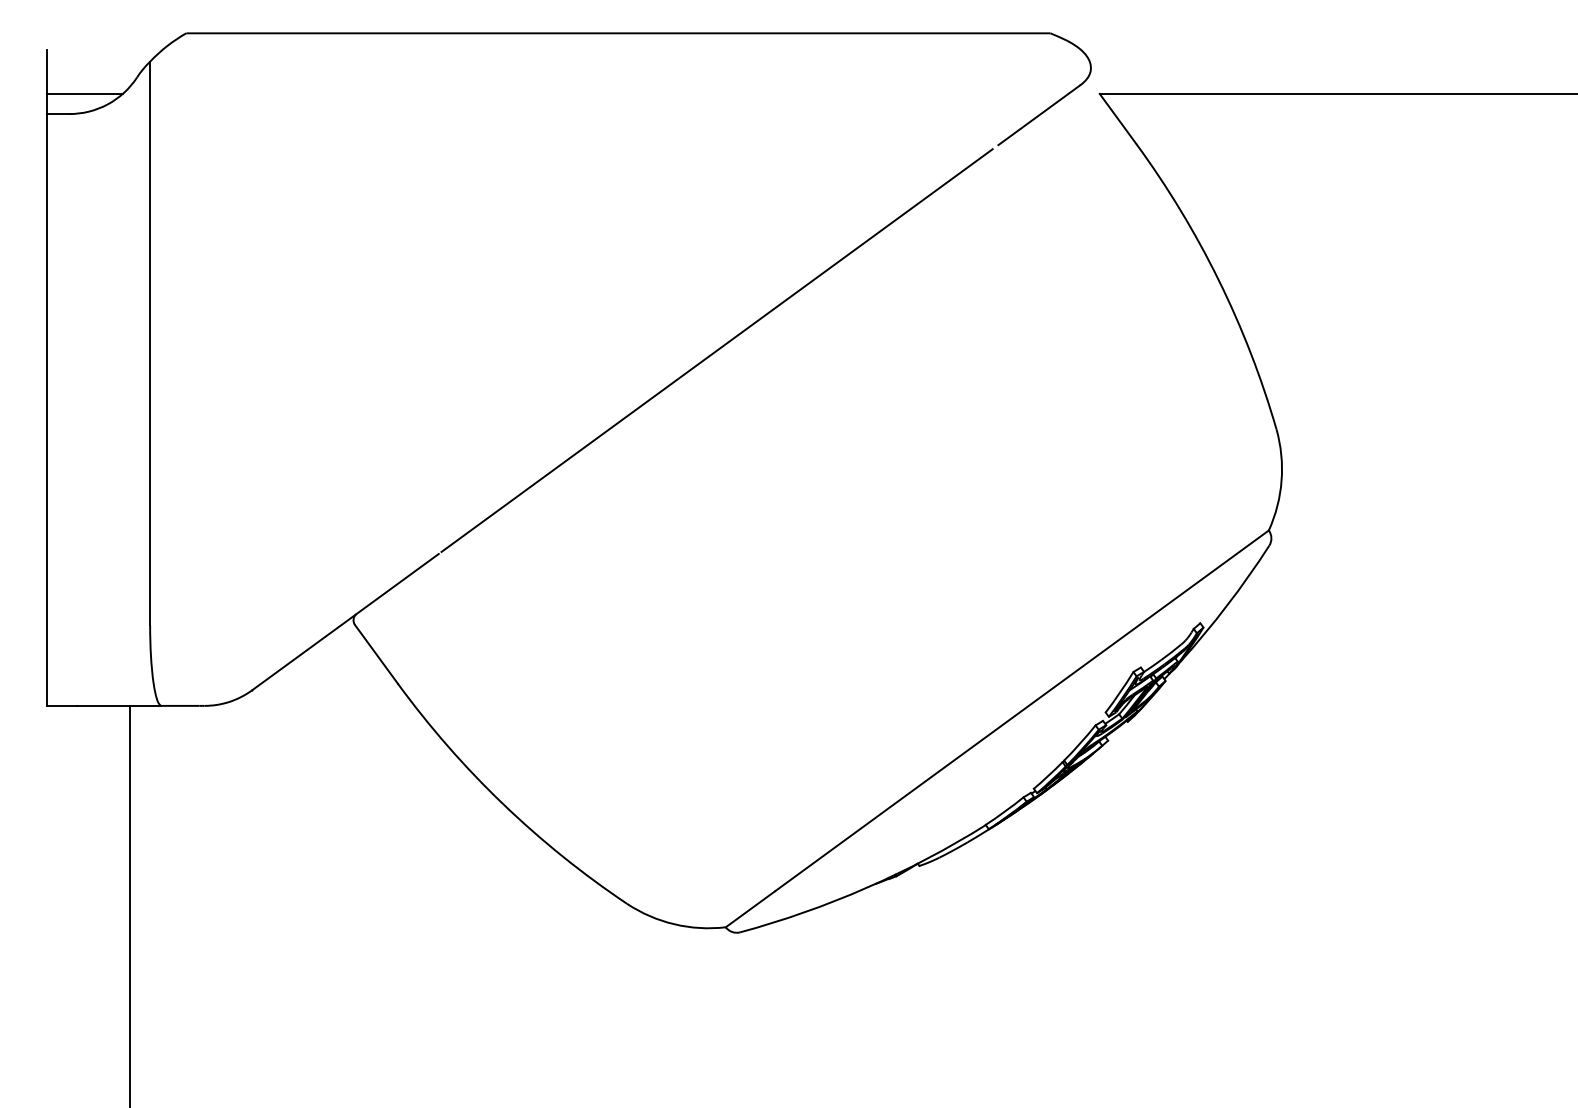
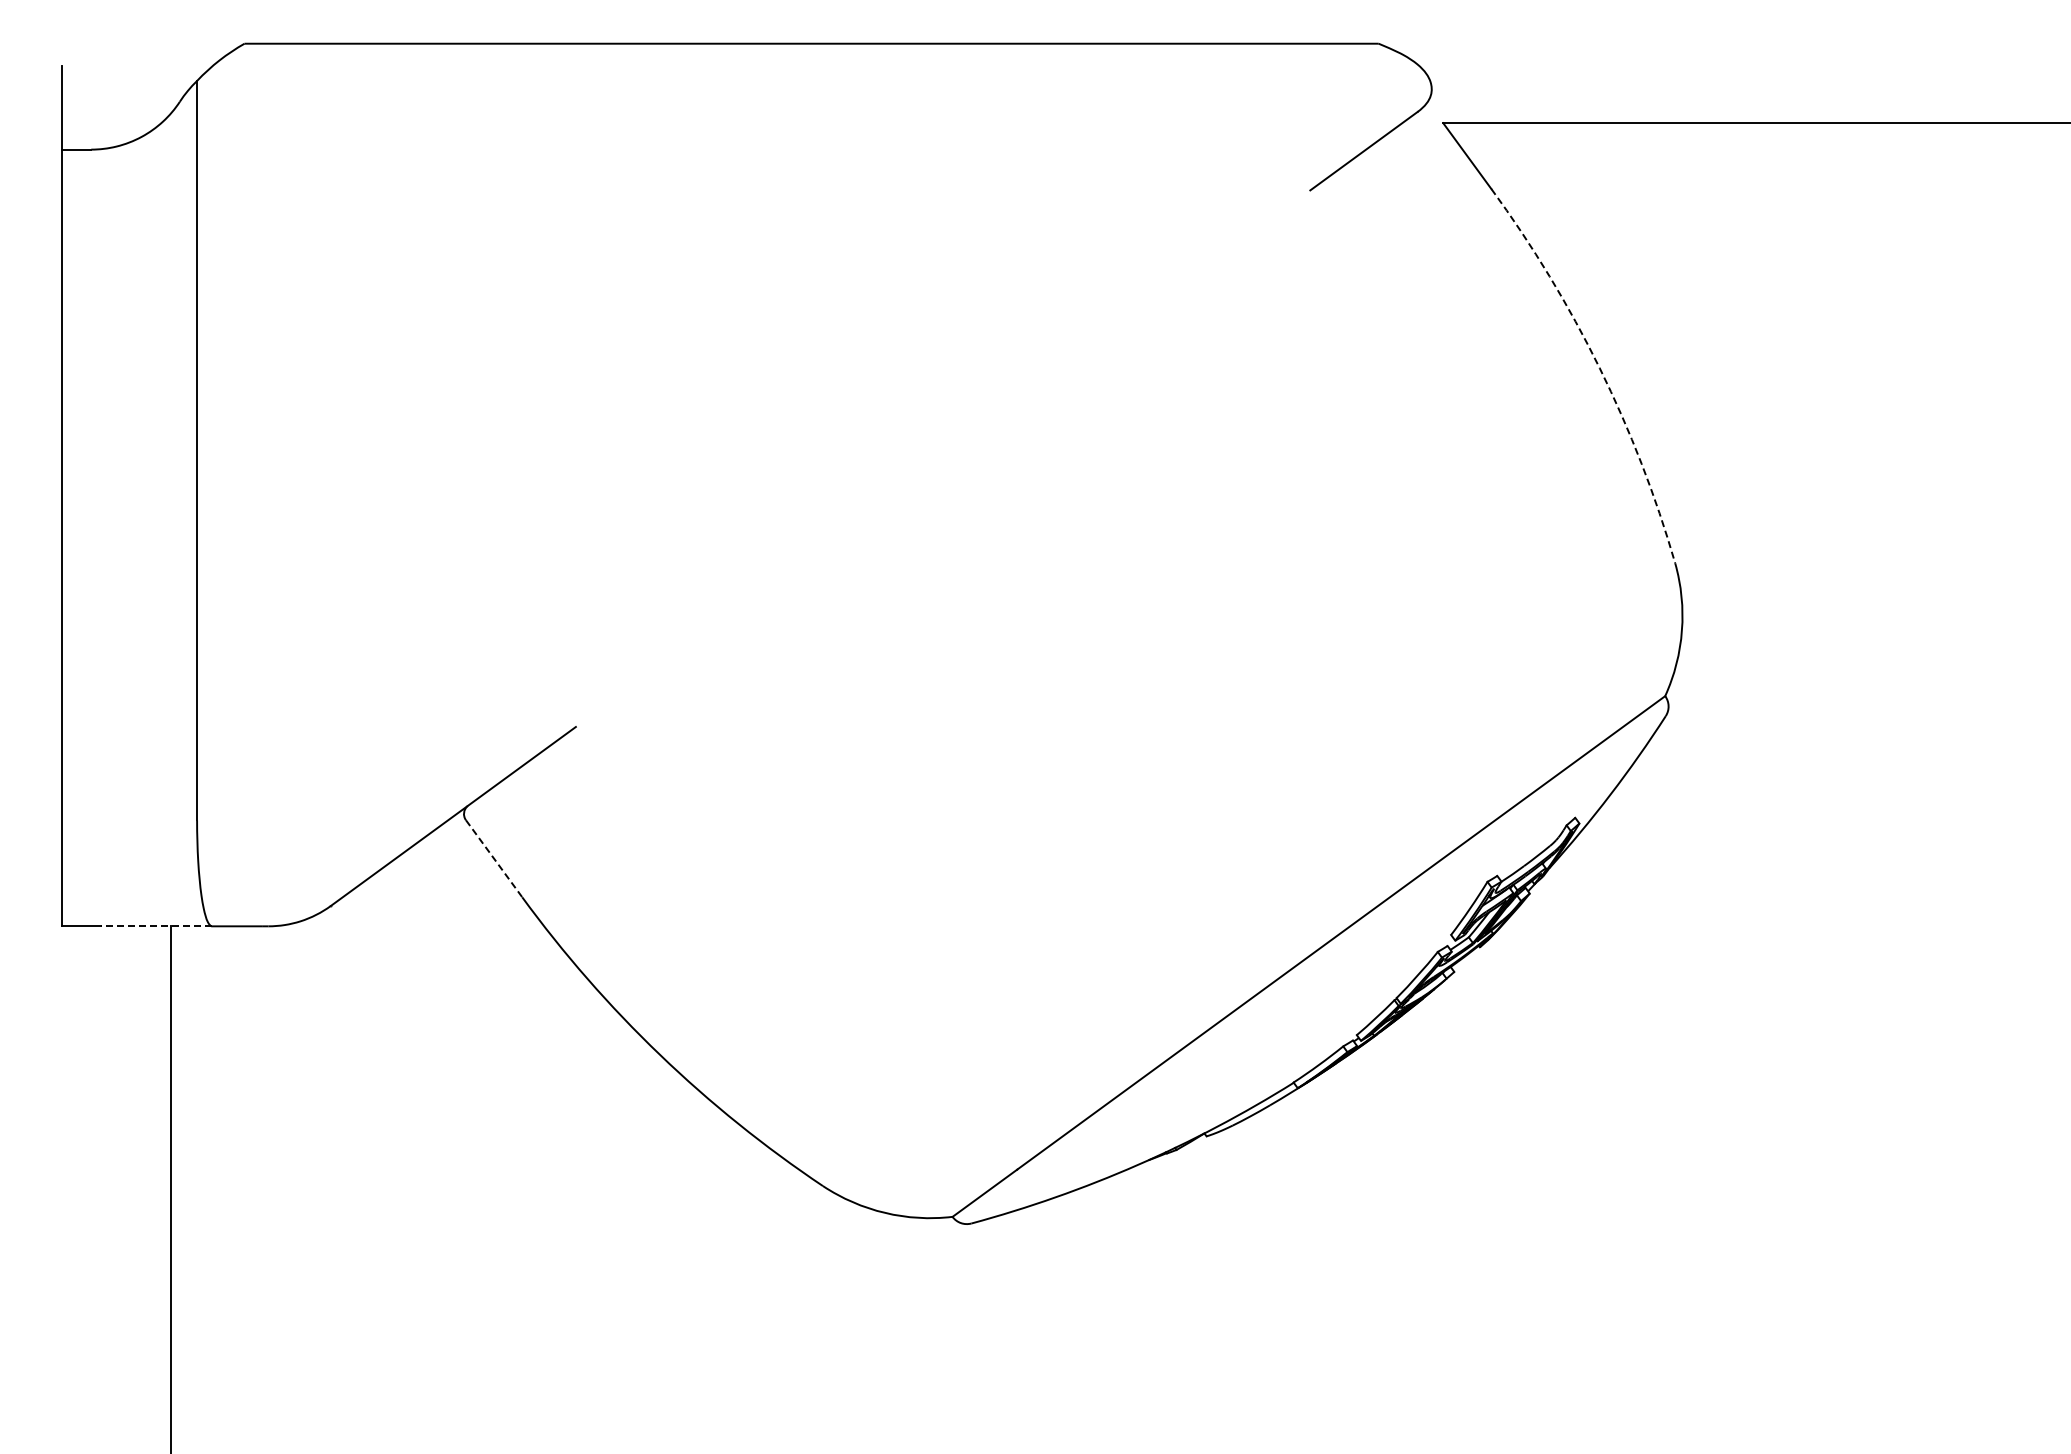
line: (84, 94) -> (111, 123), removed
arc: (1218, 280) -> (1599, 368), solid -> dashed
line: (716, 350) -> (940, 459), removed
line: (376, 654) -> (494, 858), solid -> dashed
line: (119, 706) -> (156, 926), solid -> dashed

